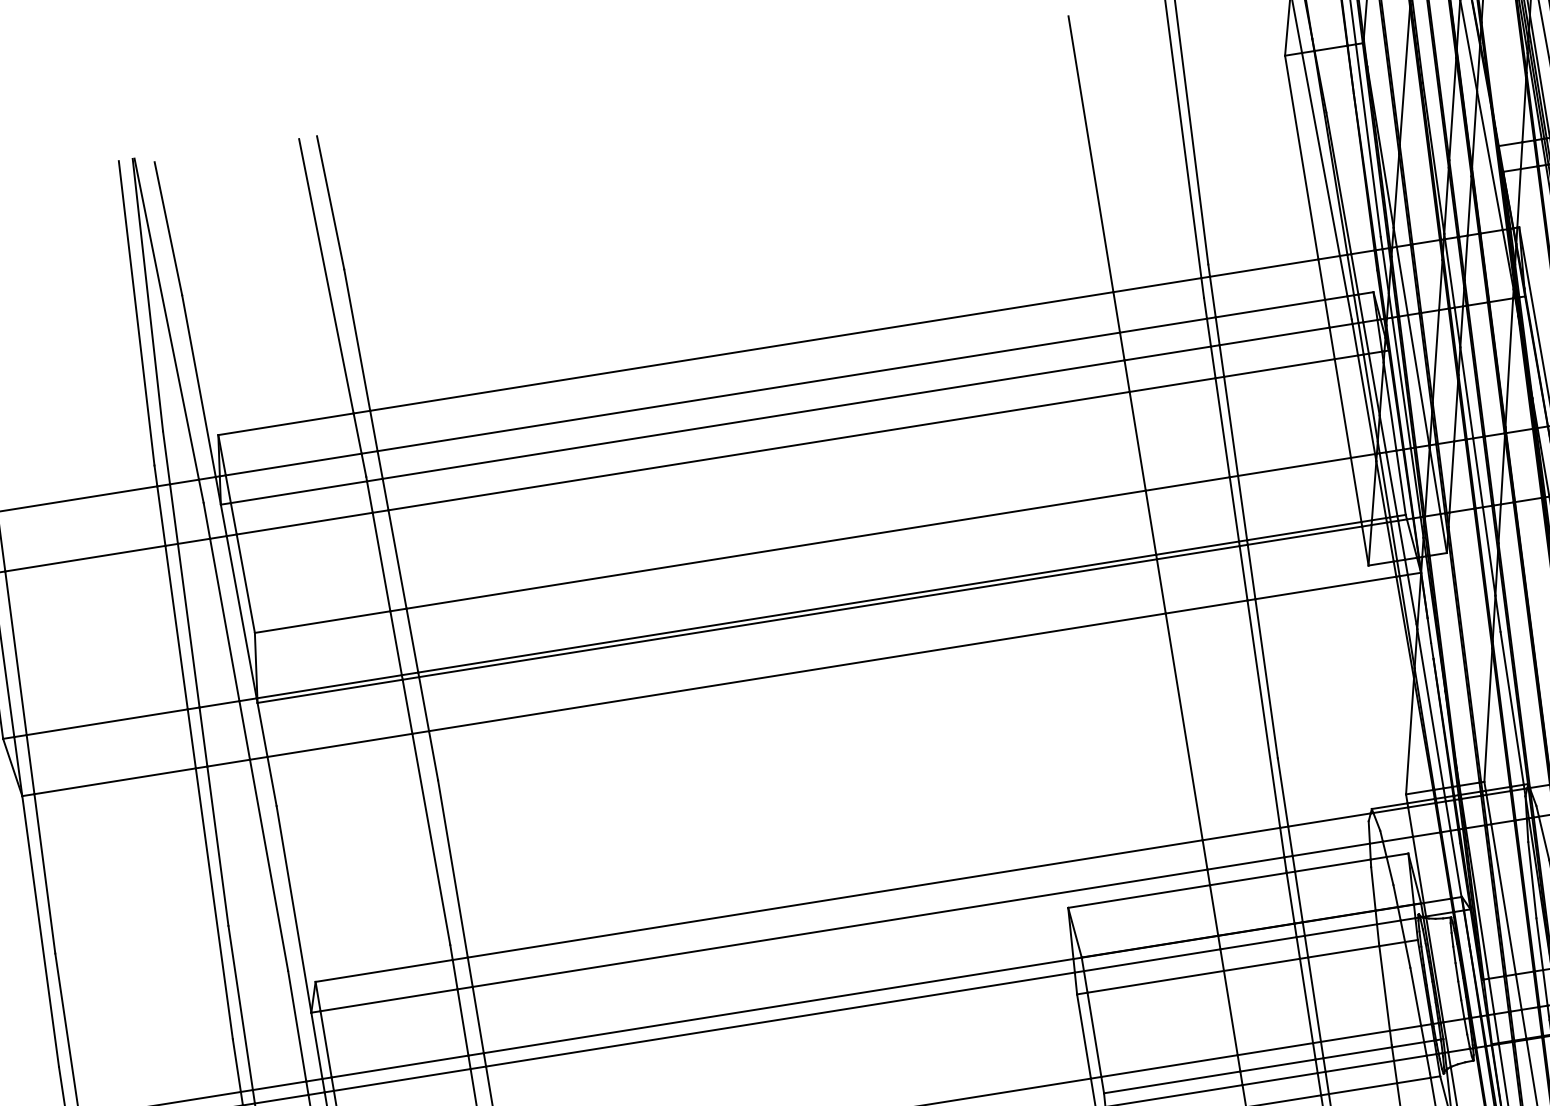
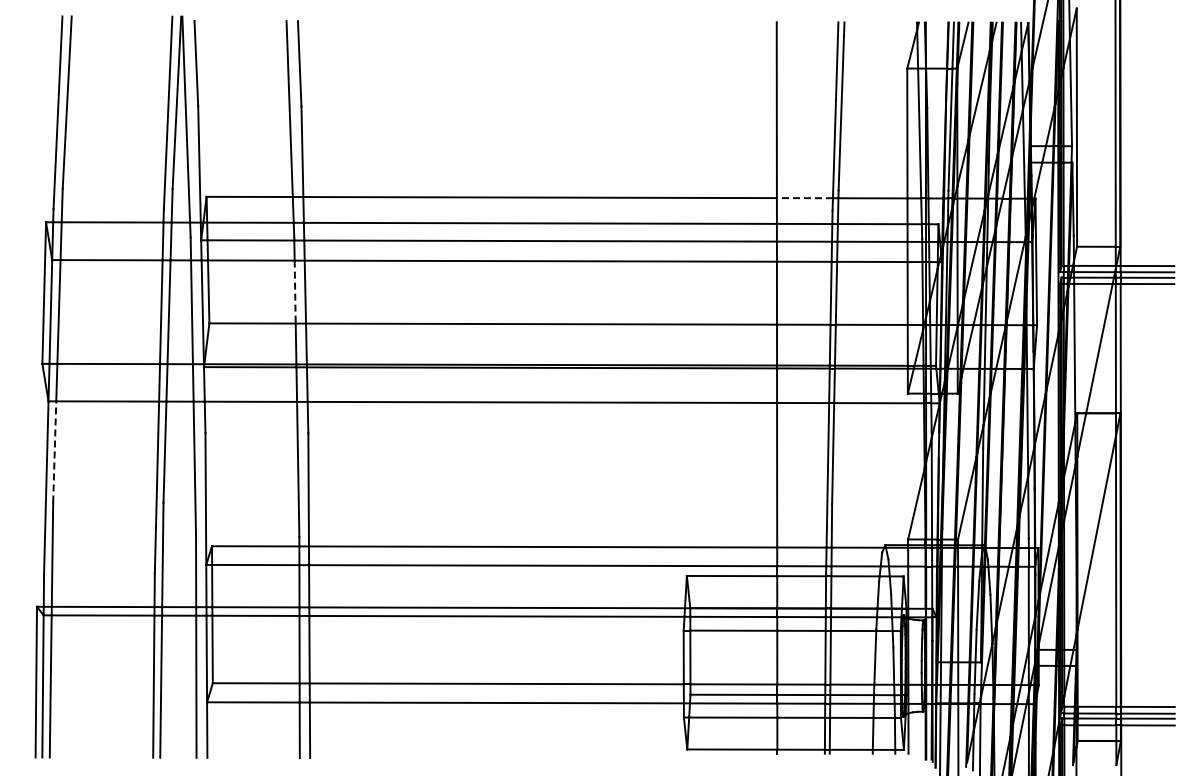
line: (1156, 285) -> (804, 198), solid -> dashed
line: (382, 562) -> (295, 292), solid -> dashed
line: (44, 873) -> (54, 451), solid -> dashed

